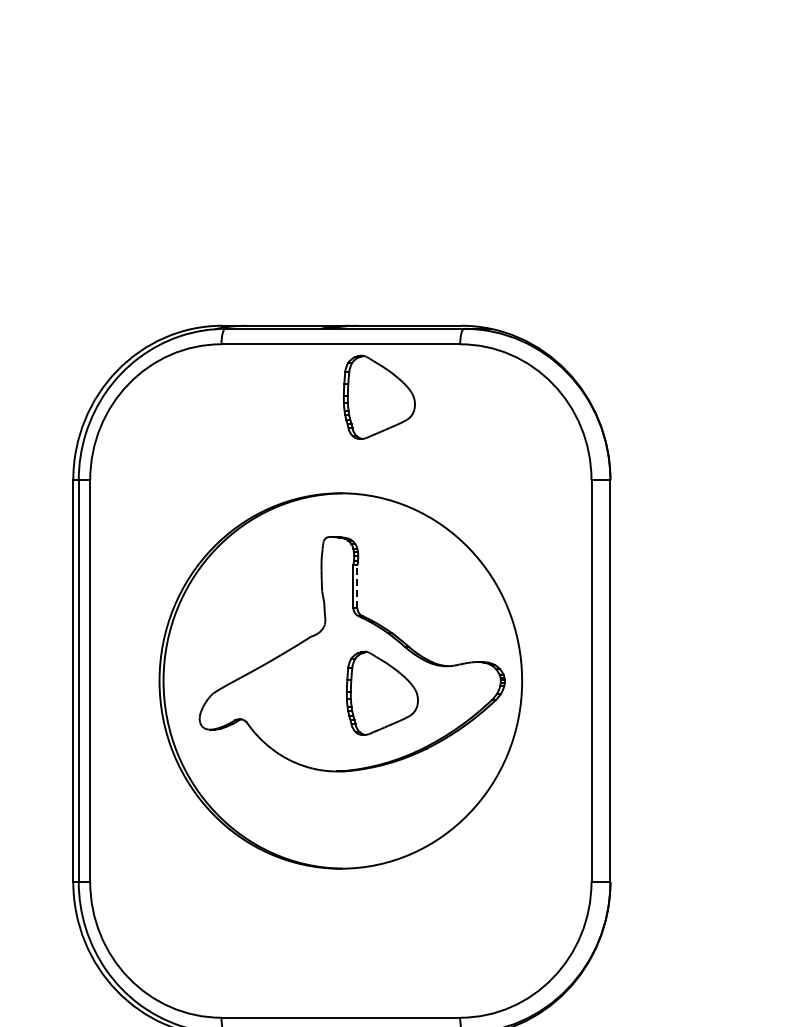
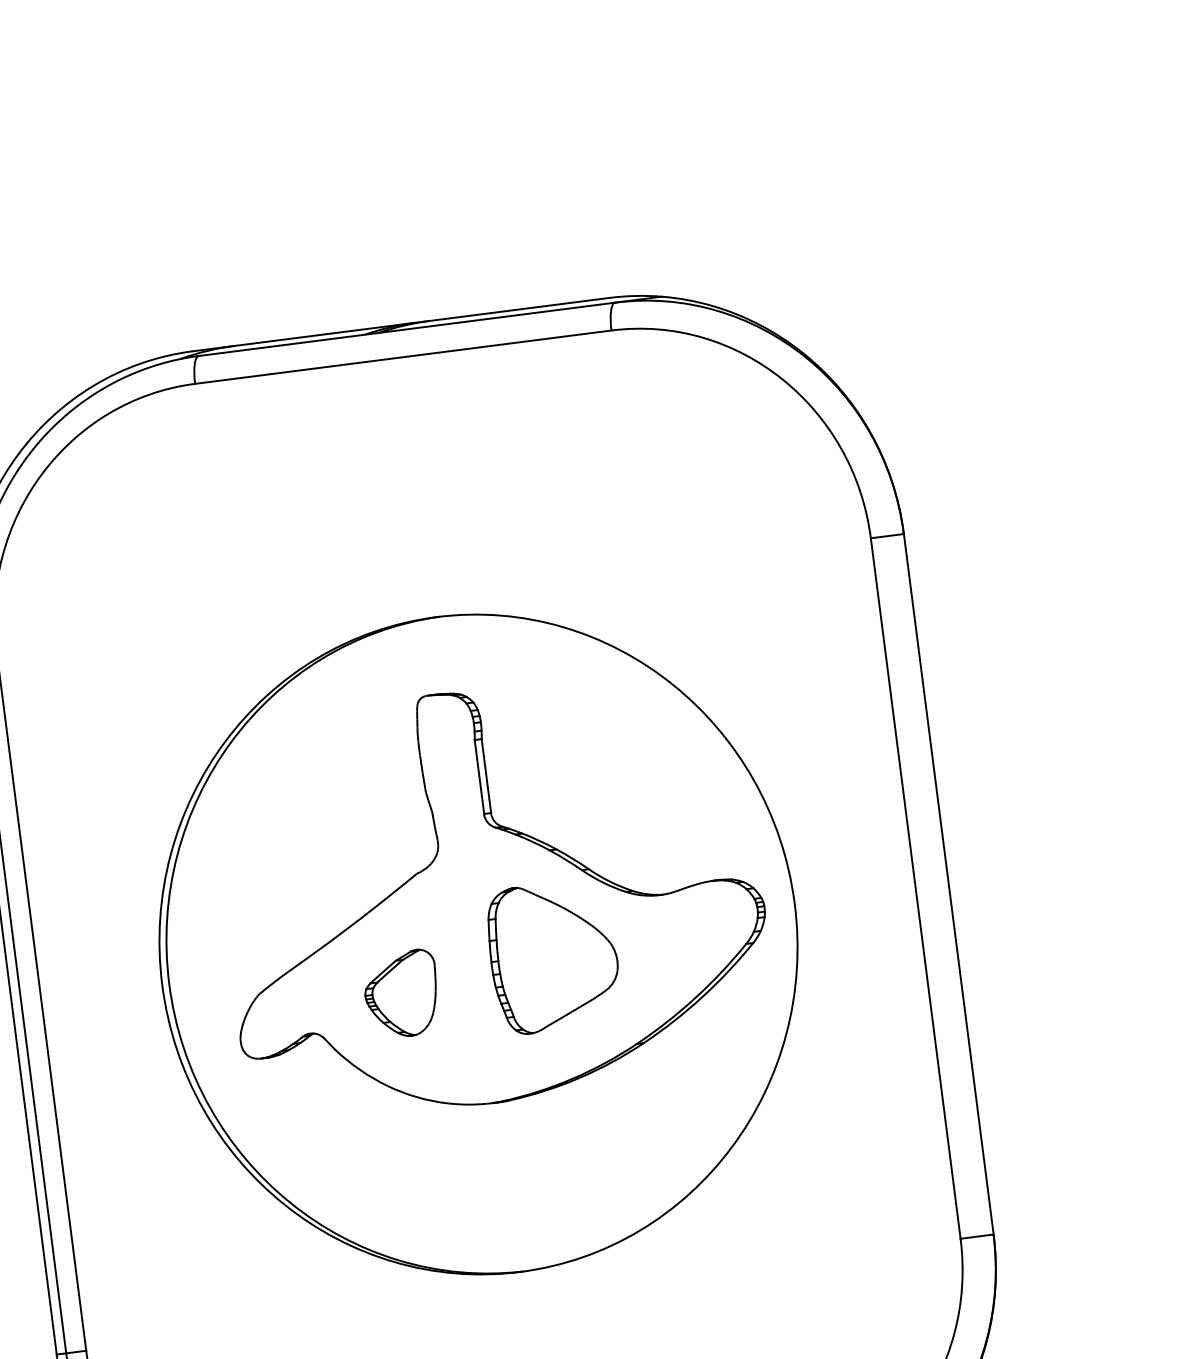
part: (379, 396) -> (482, 439), removed
line: (357, 586) -> (486, 775), dashed -> solid
part: (293, 703) -> (400, 994), added

